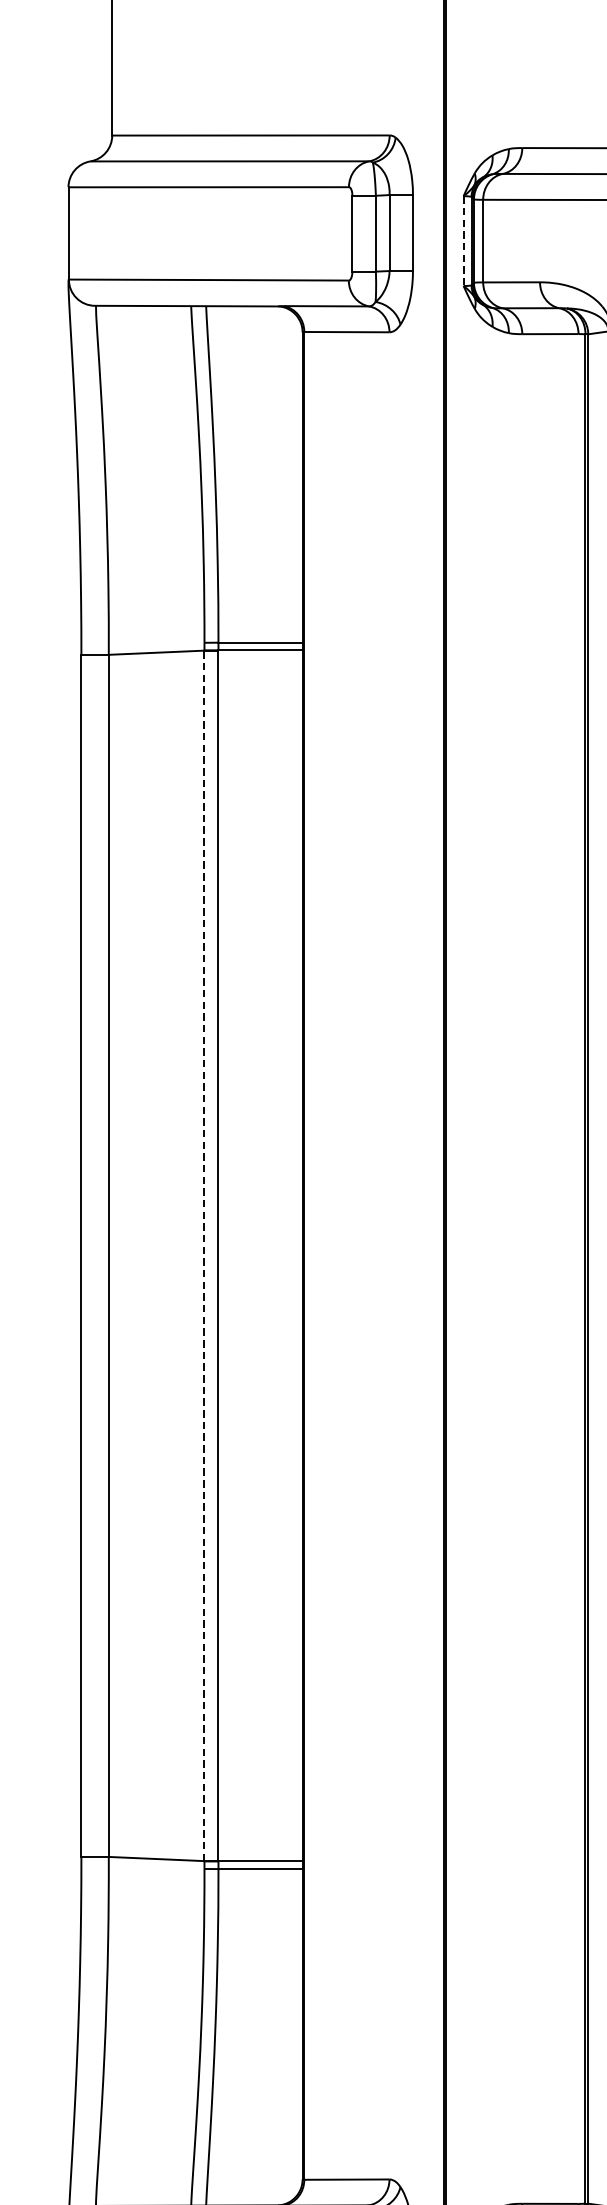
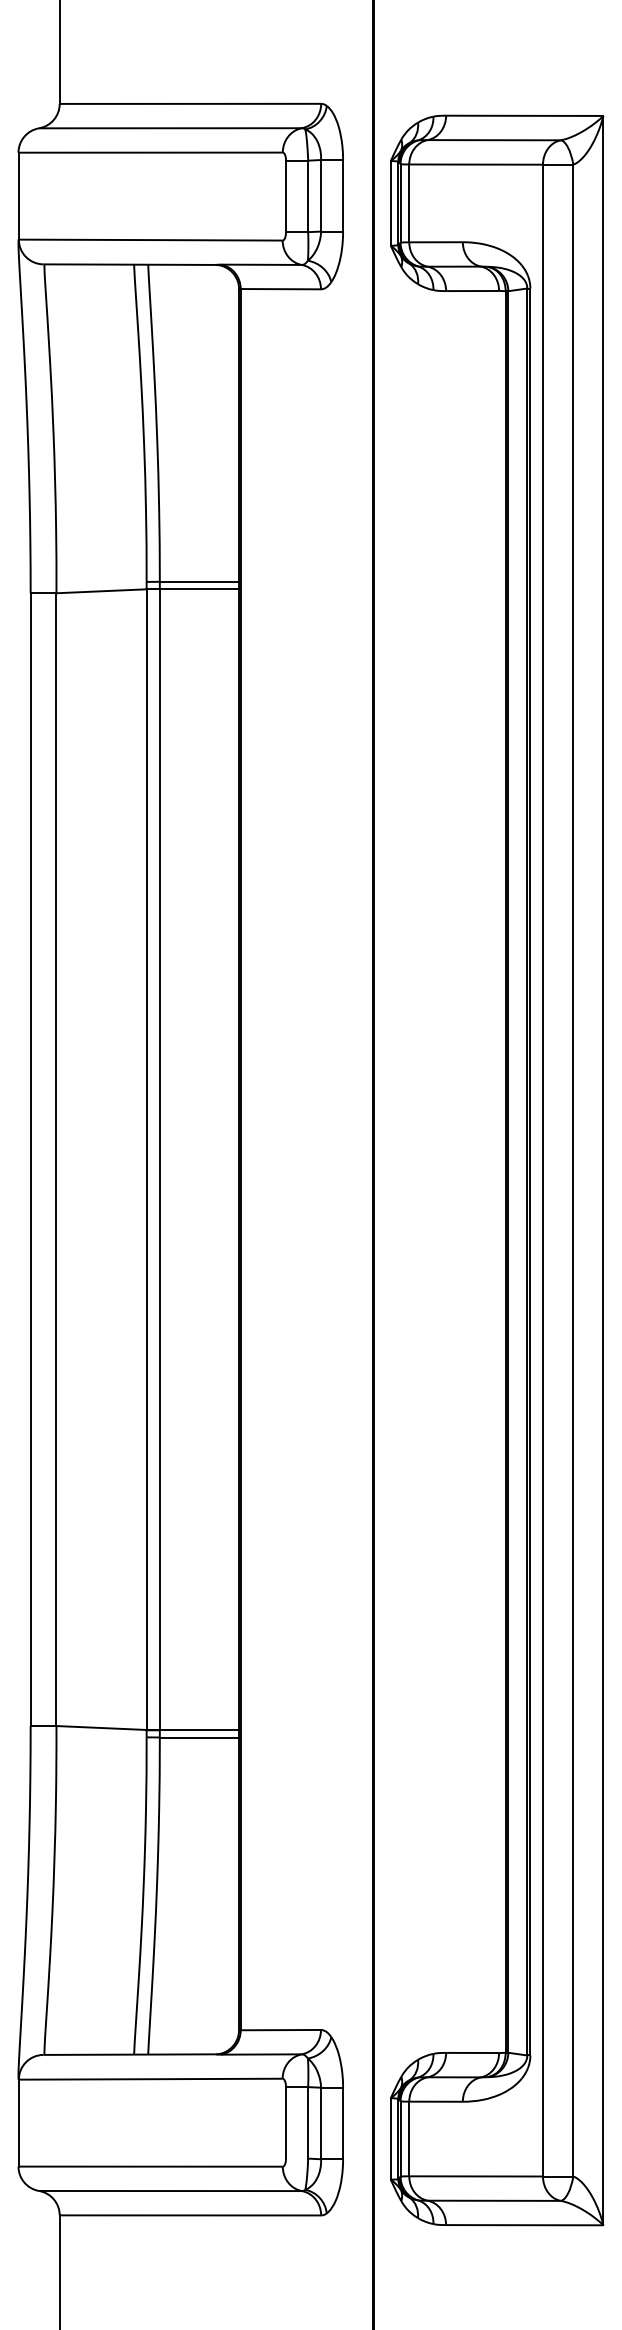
line: (463, 241) -> (390, 203), dashed -> solid
line: (204, 1255) -> (146, 1159), dashed -> solid

